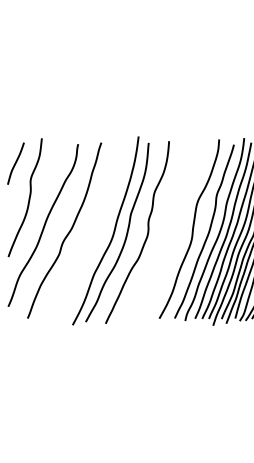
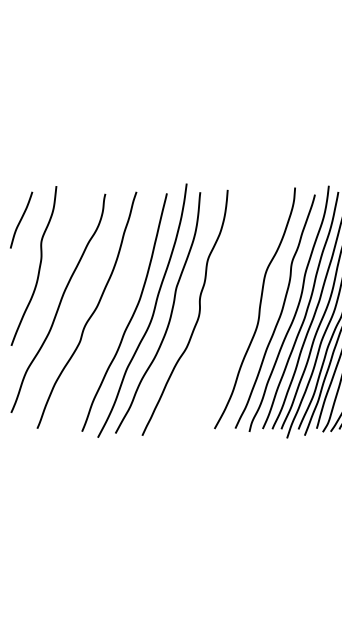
curve: (97, 234) -> (131, 315), added

